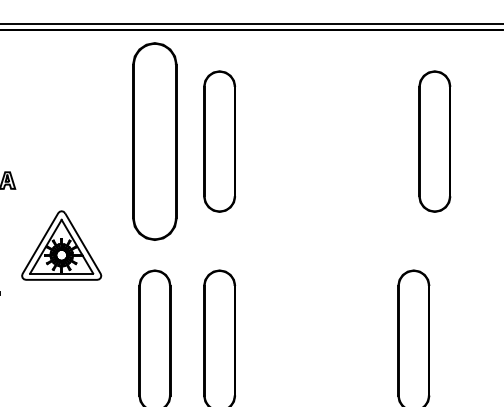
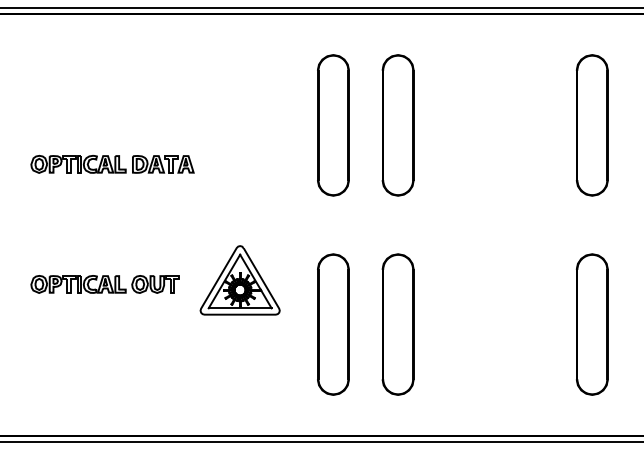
part: (155, 141) -> (333, 125), size x0.71
part: (434, 141) -> (591, 125), moved
part: (61, 245) -> (239, 280), moved

